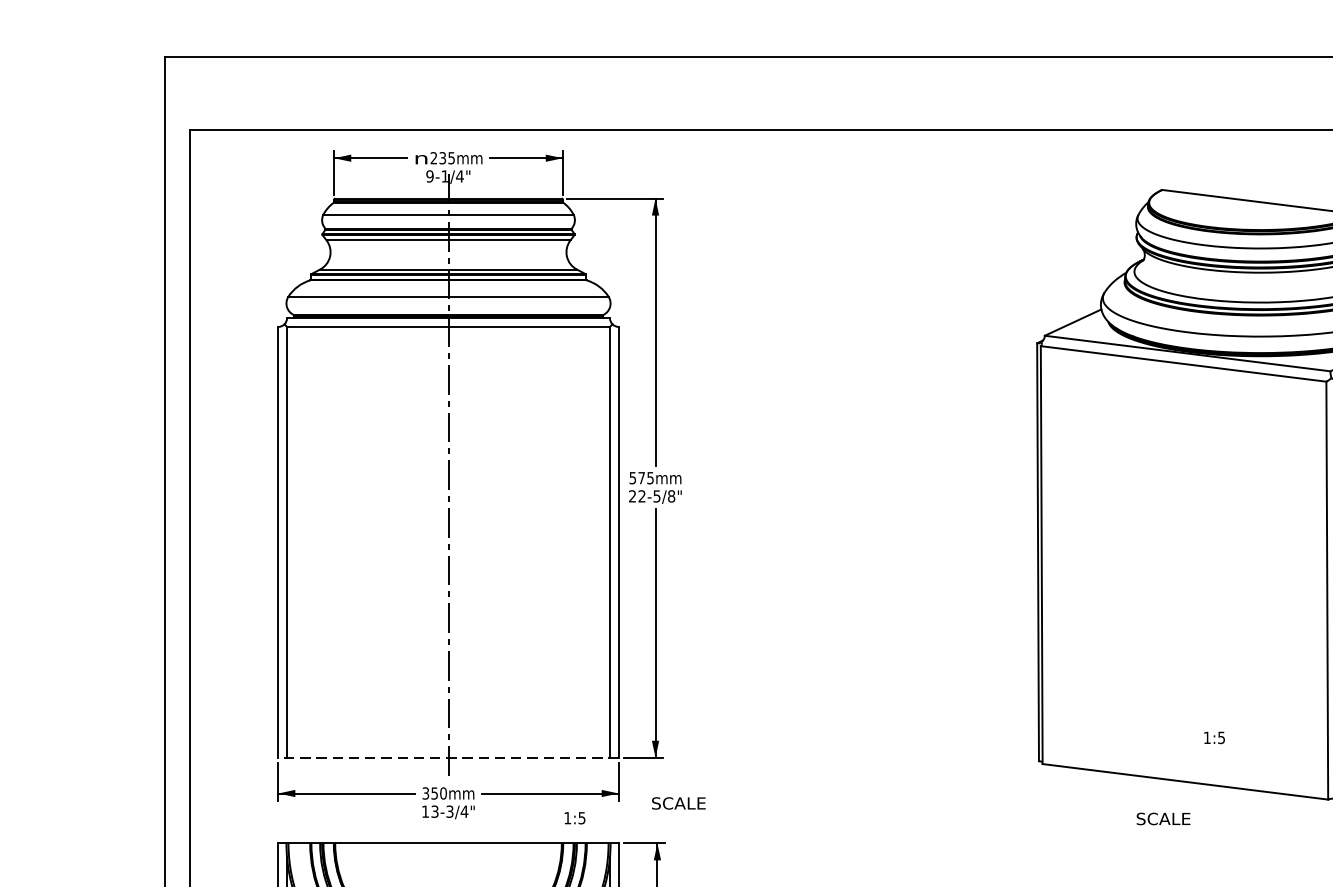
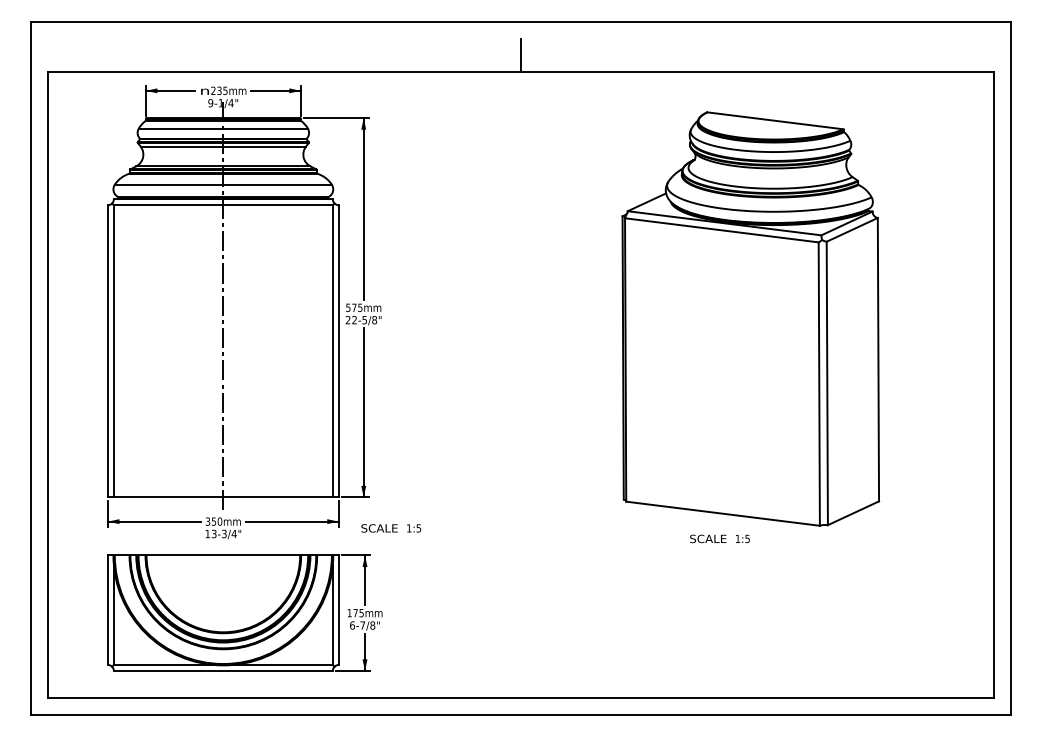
line: (888, 104) -> (521, 54), added
text: (1214, 737) -> (742, 538), moved
line: (447, 757) -> (222, 497), dashed -> solid
text: (575, 818) -> (414, 528), moved

